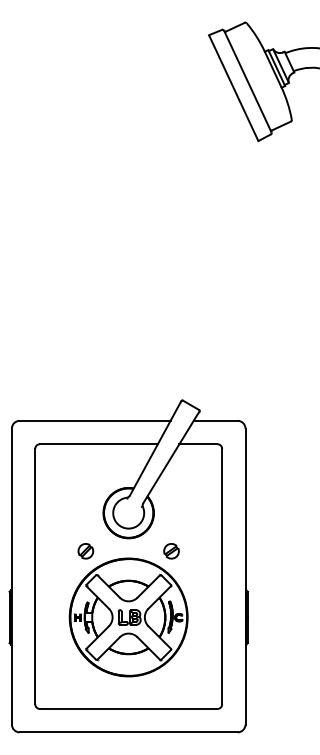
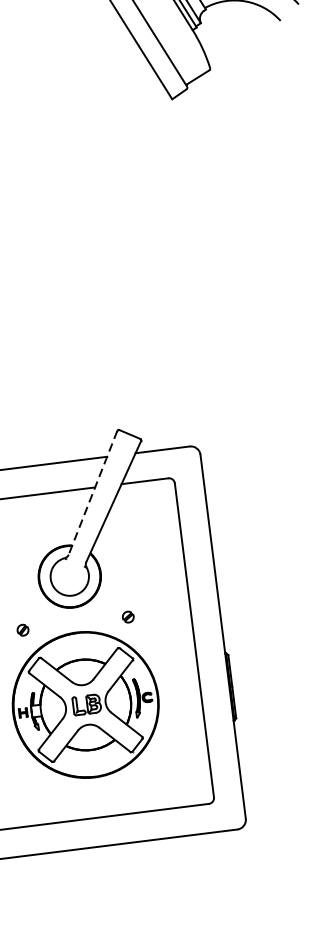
line: (155, 448) -> (92, 493), solid -> dashed
part: (85, 551) -> (22, 630), size x0.6
part: (171, 551) -> (128, 617), size x0.6

